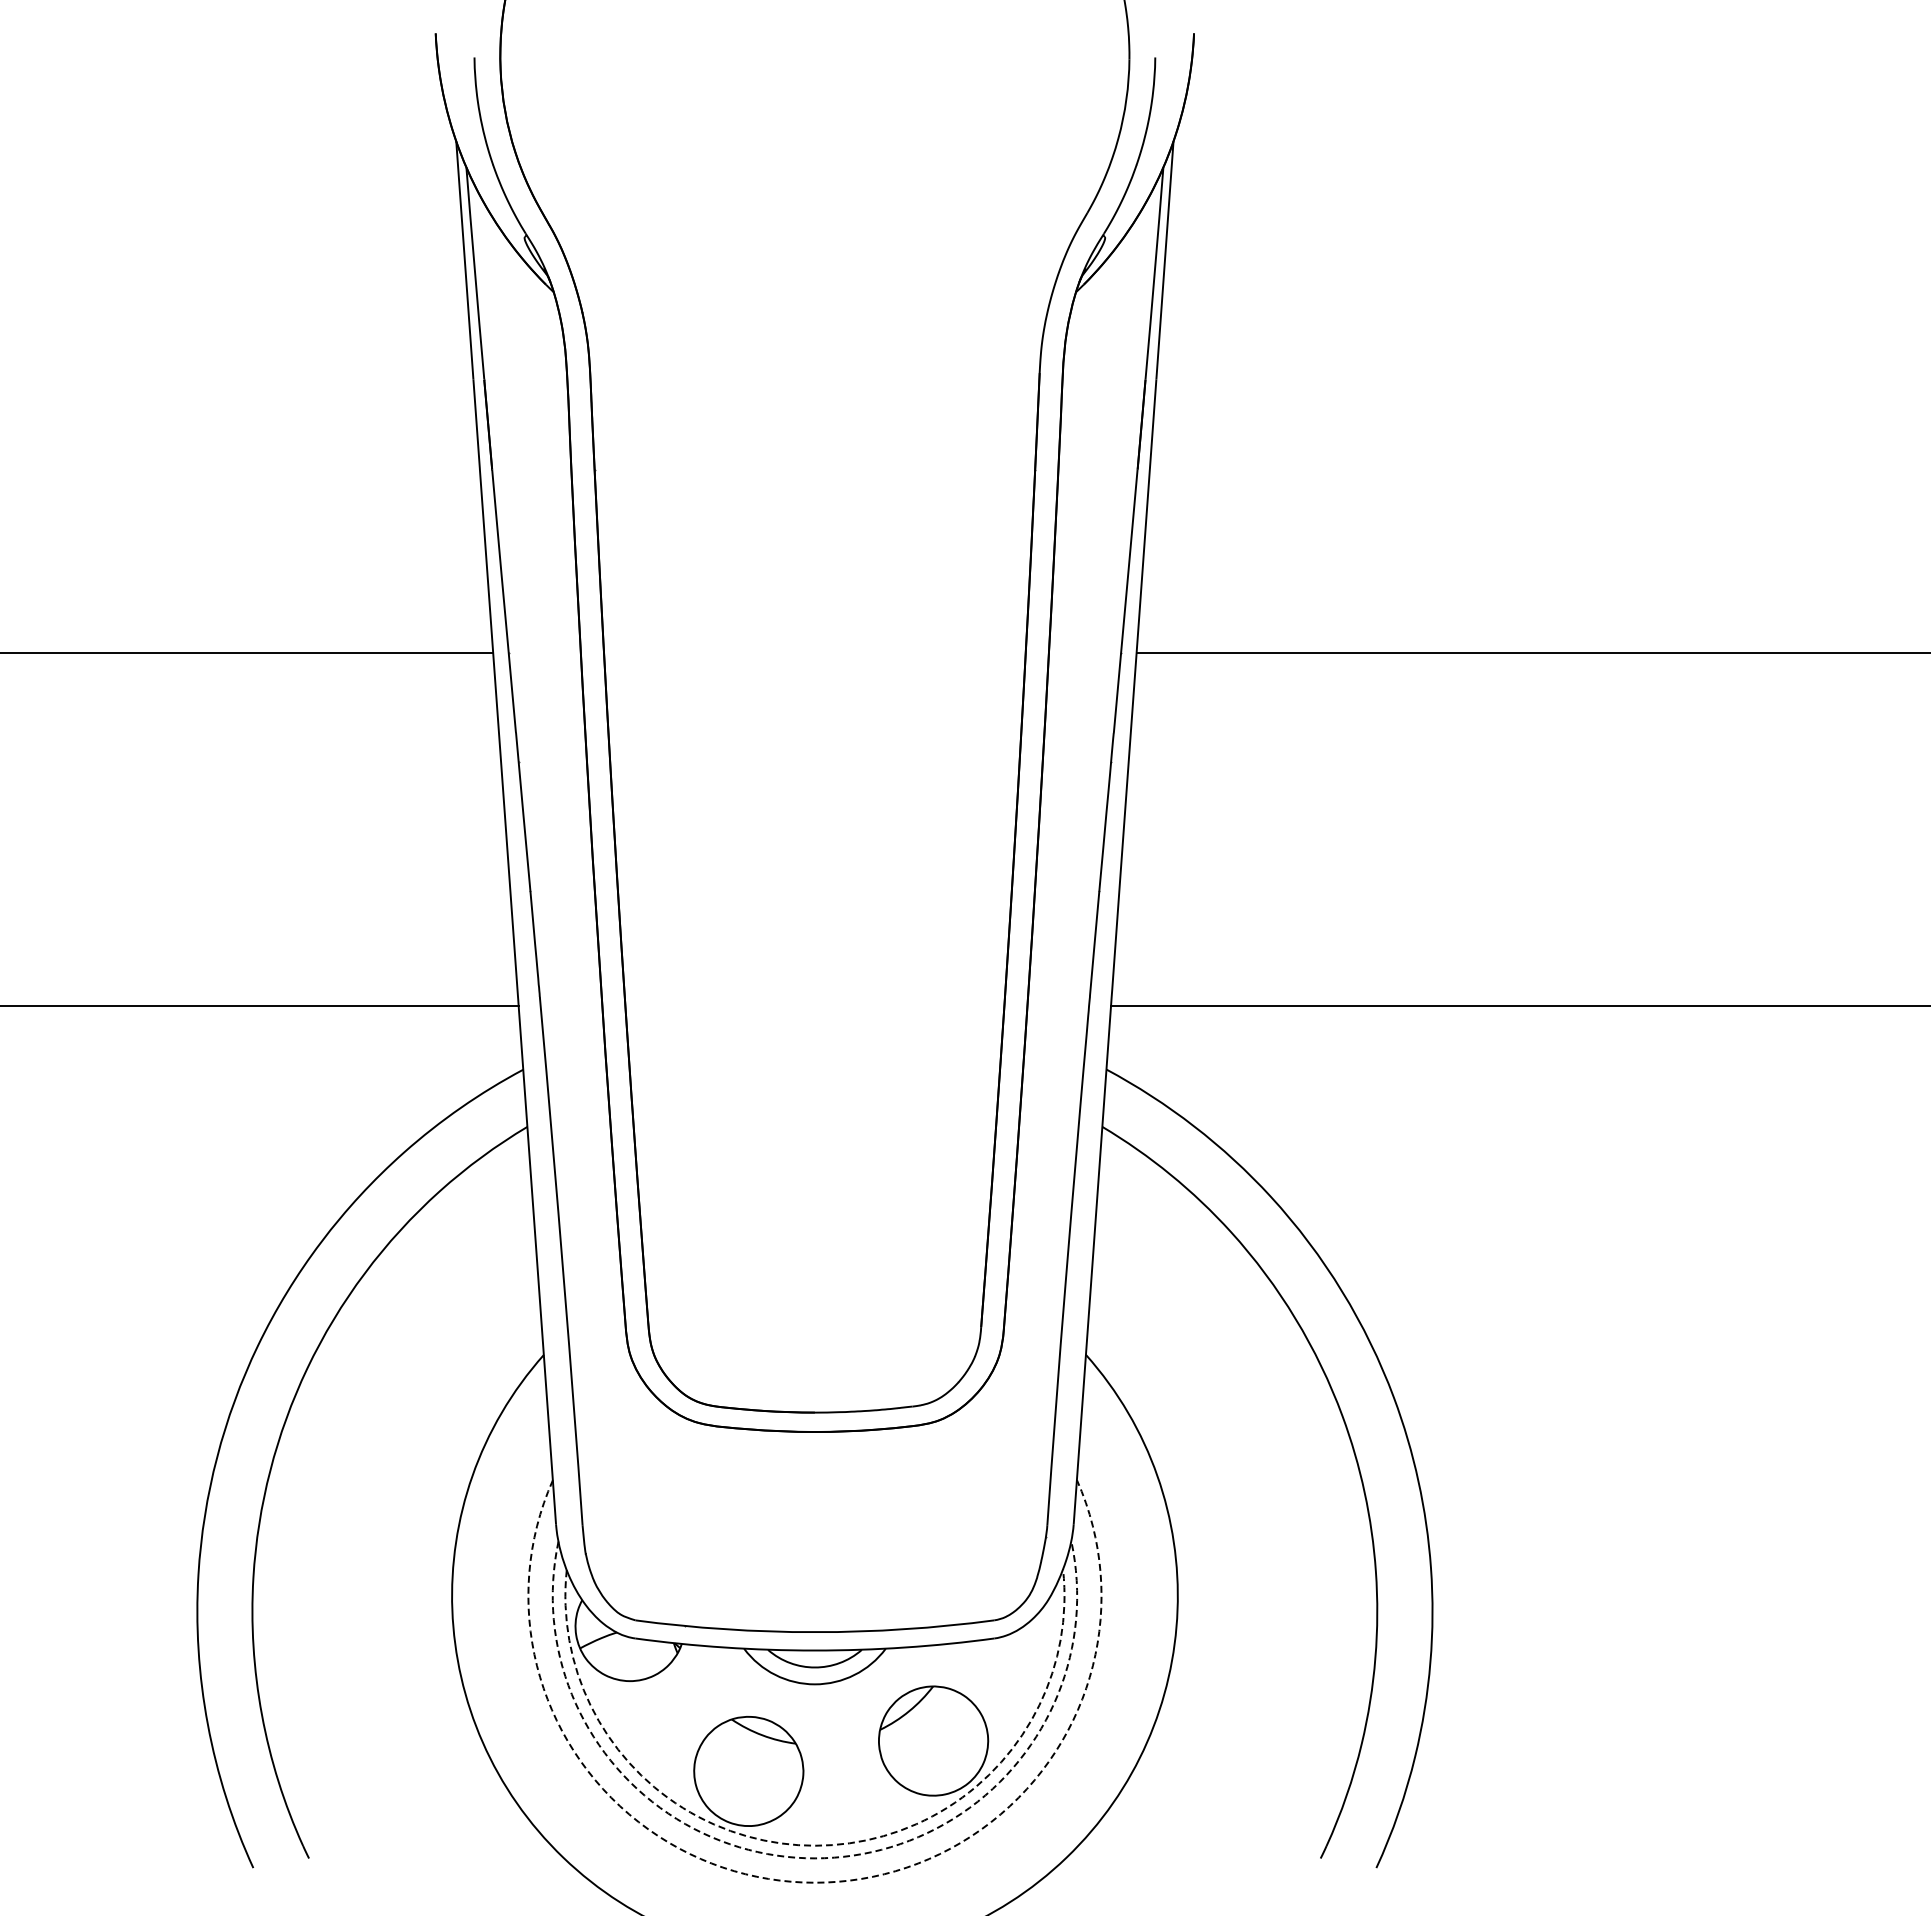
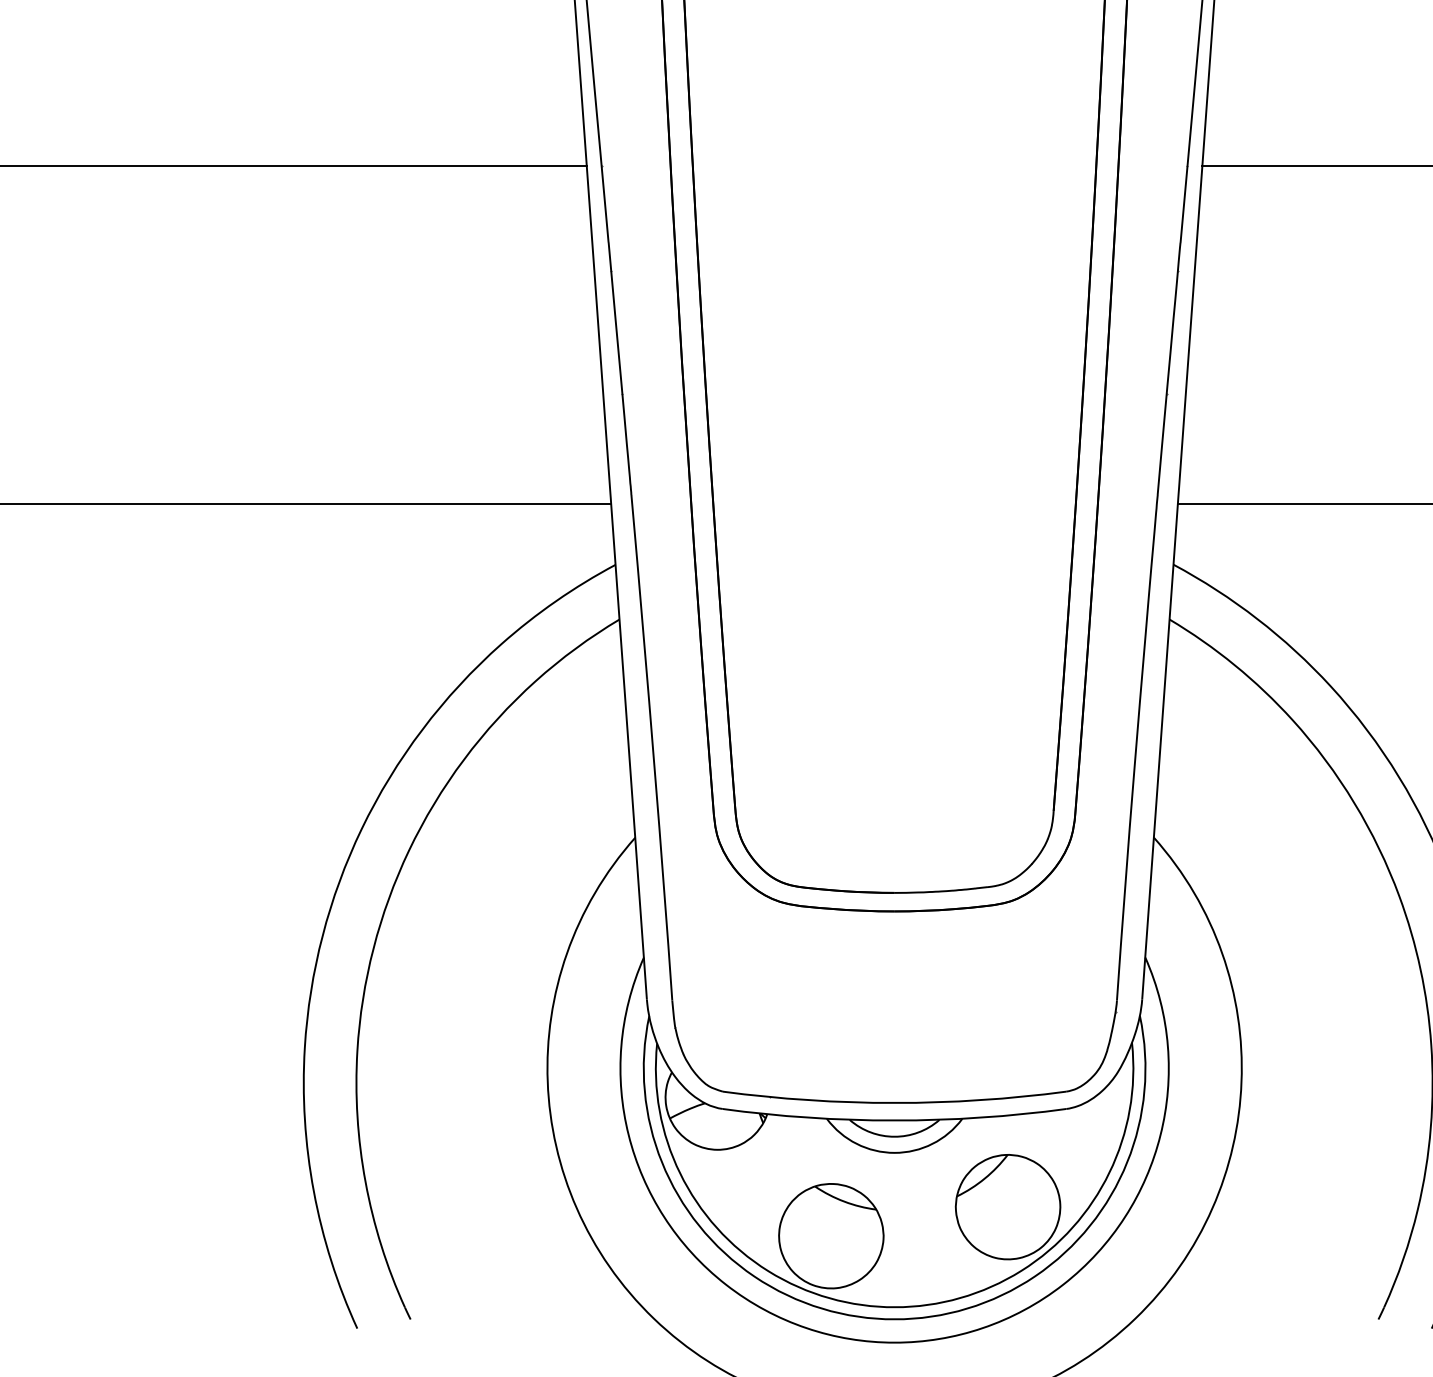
arc: (815, 1845) -> (895, 1307), dashed -> solid
arc: (815, 1858) -> (895, 1319), dashed -> solid
arc: (814, 1882) -> (894, 1342), dashed -> solid

